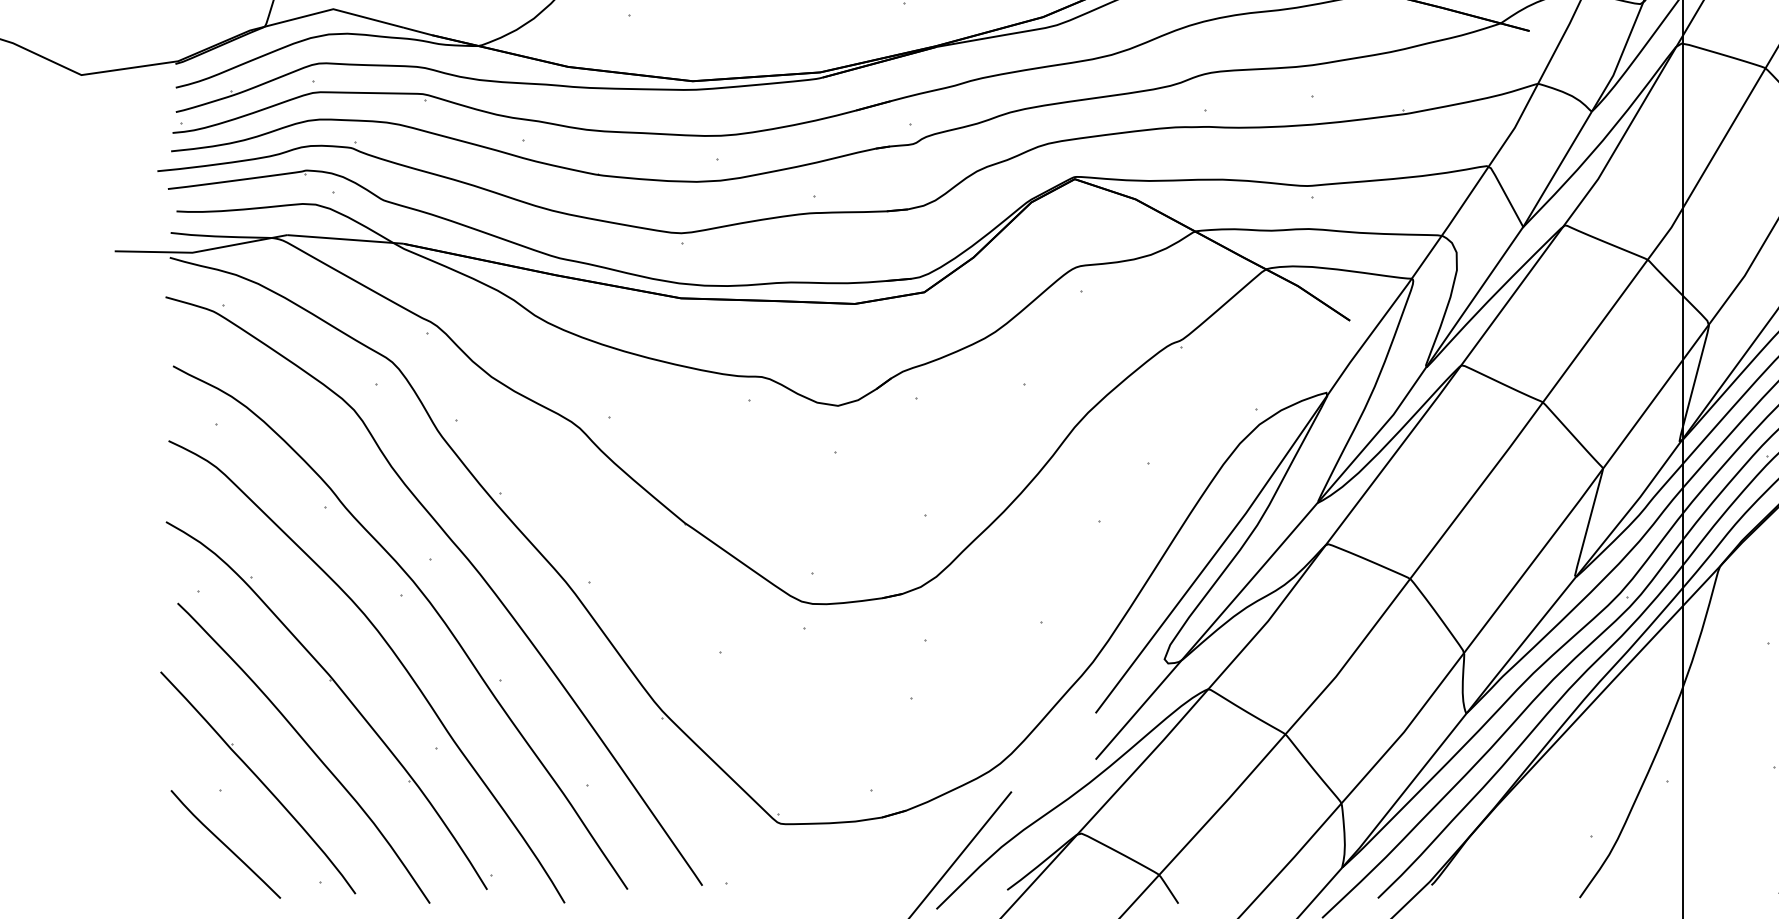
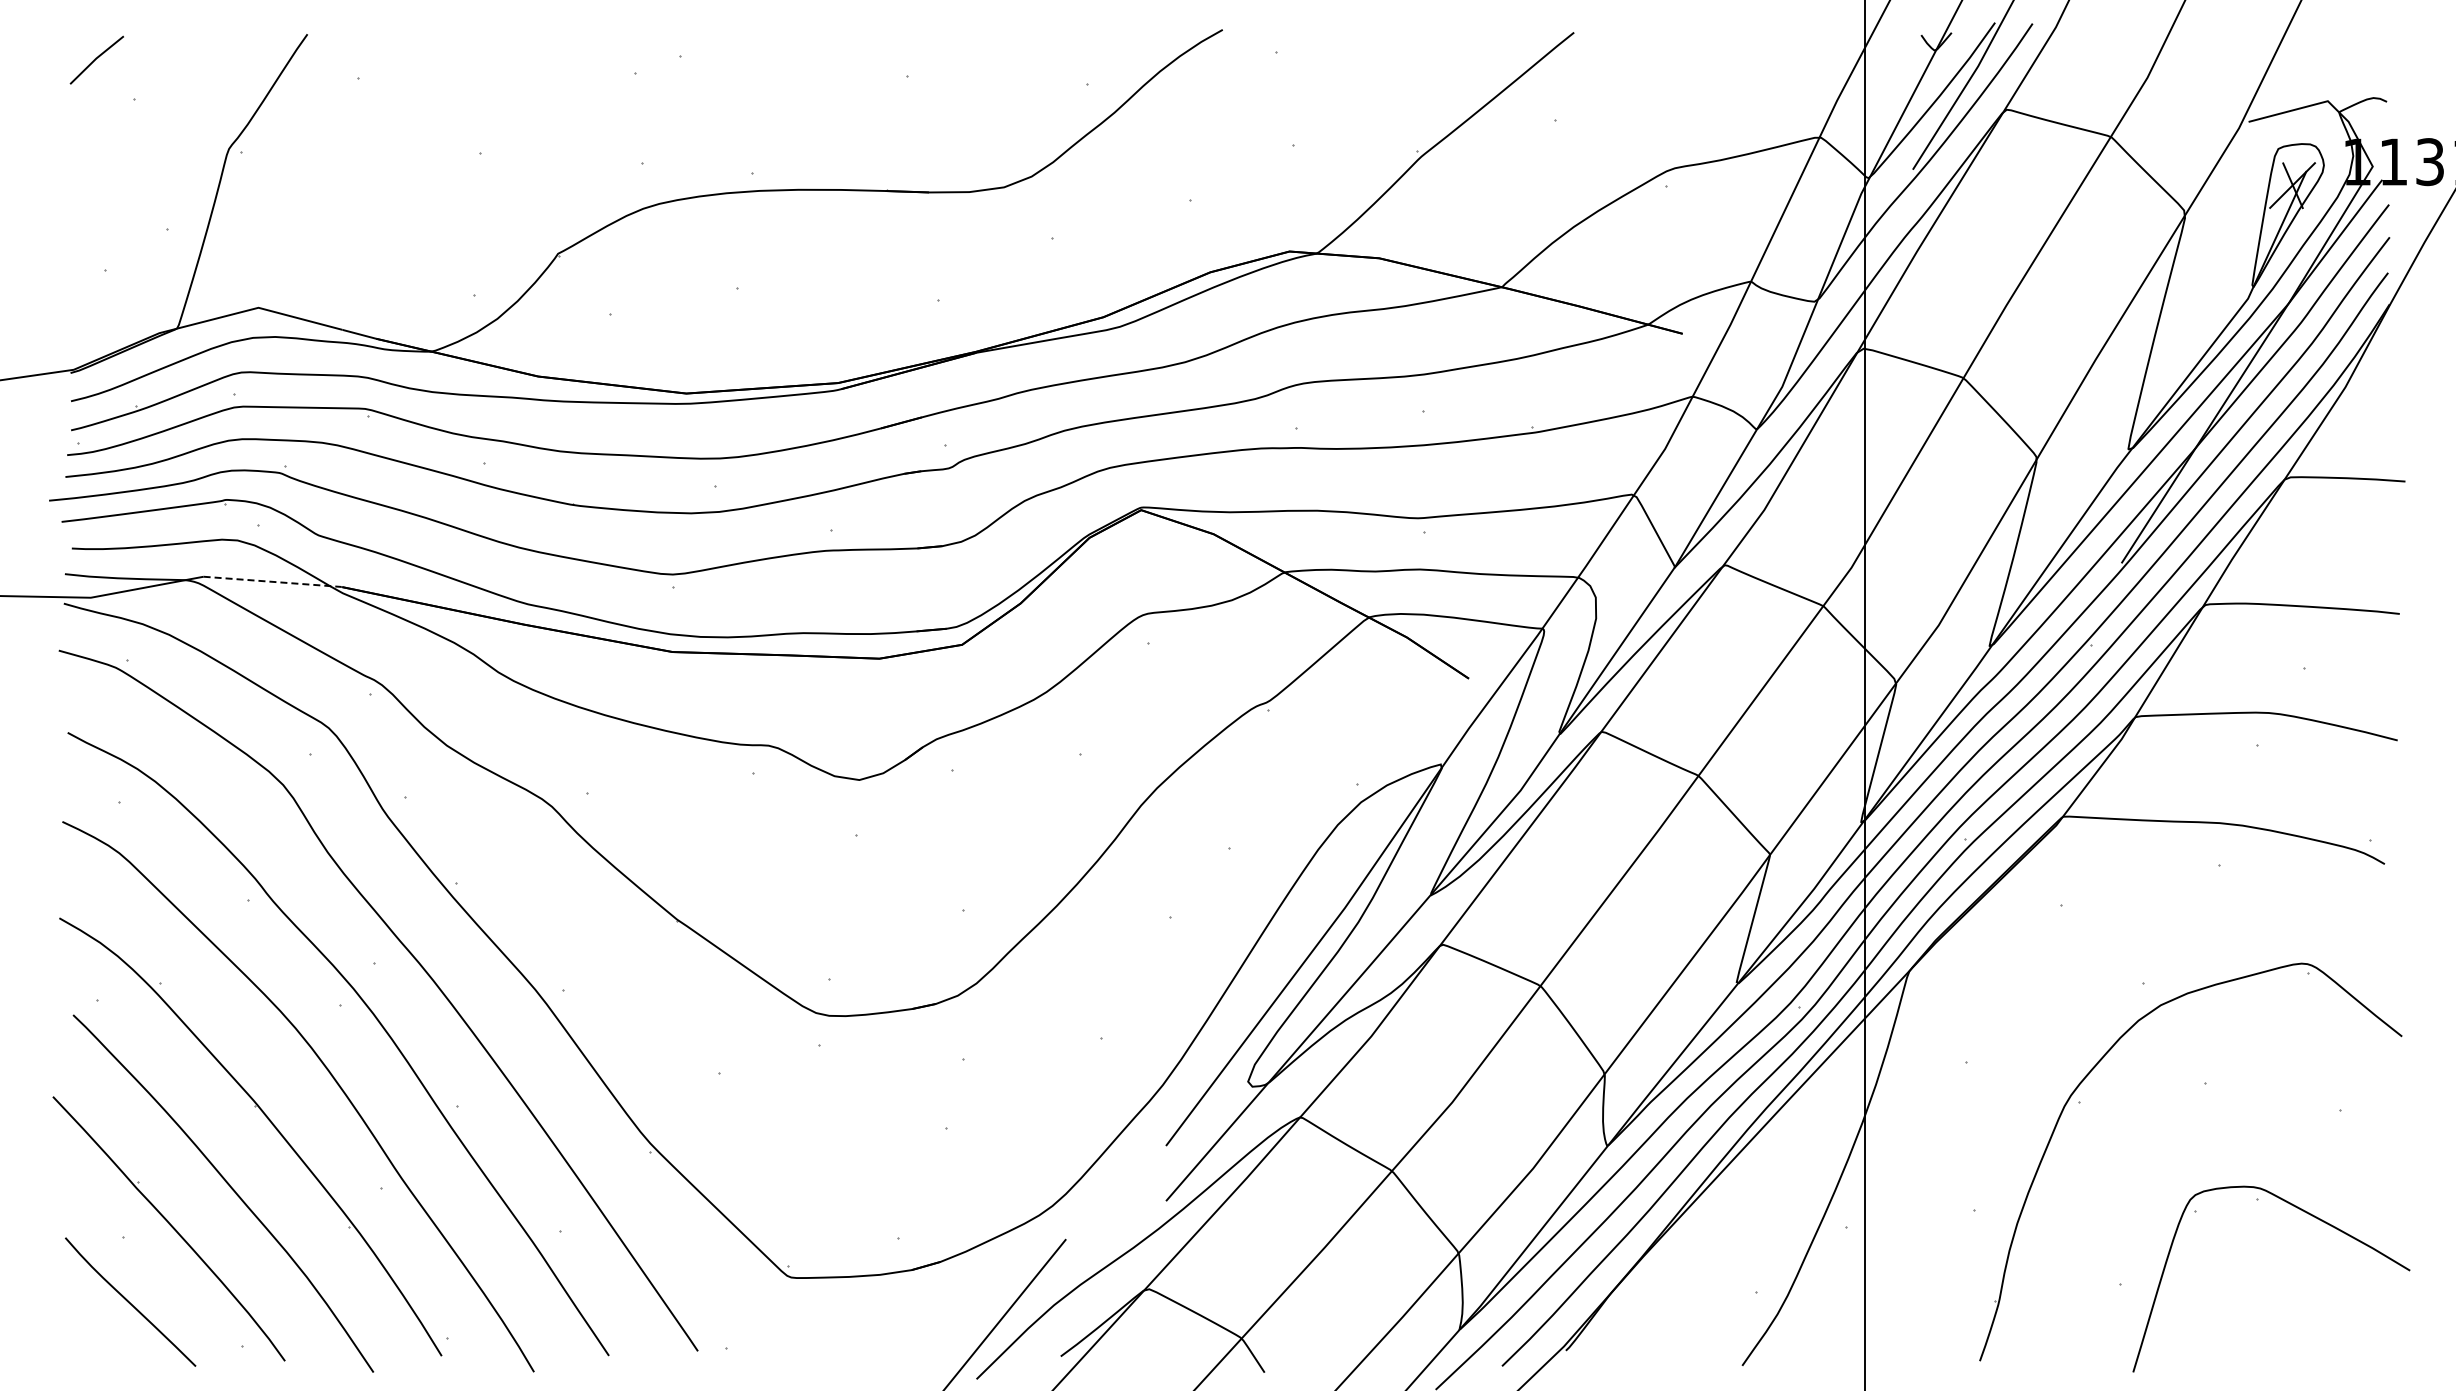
line: (346, 239) -> (274, 581), solid -> dashed

